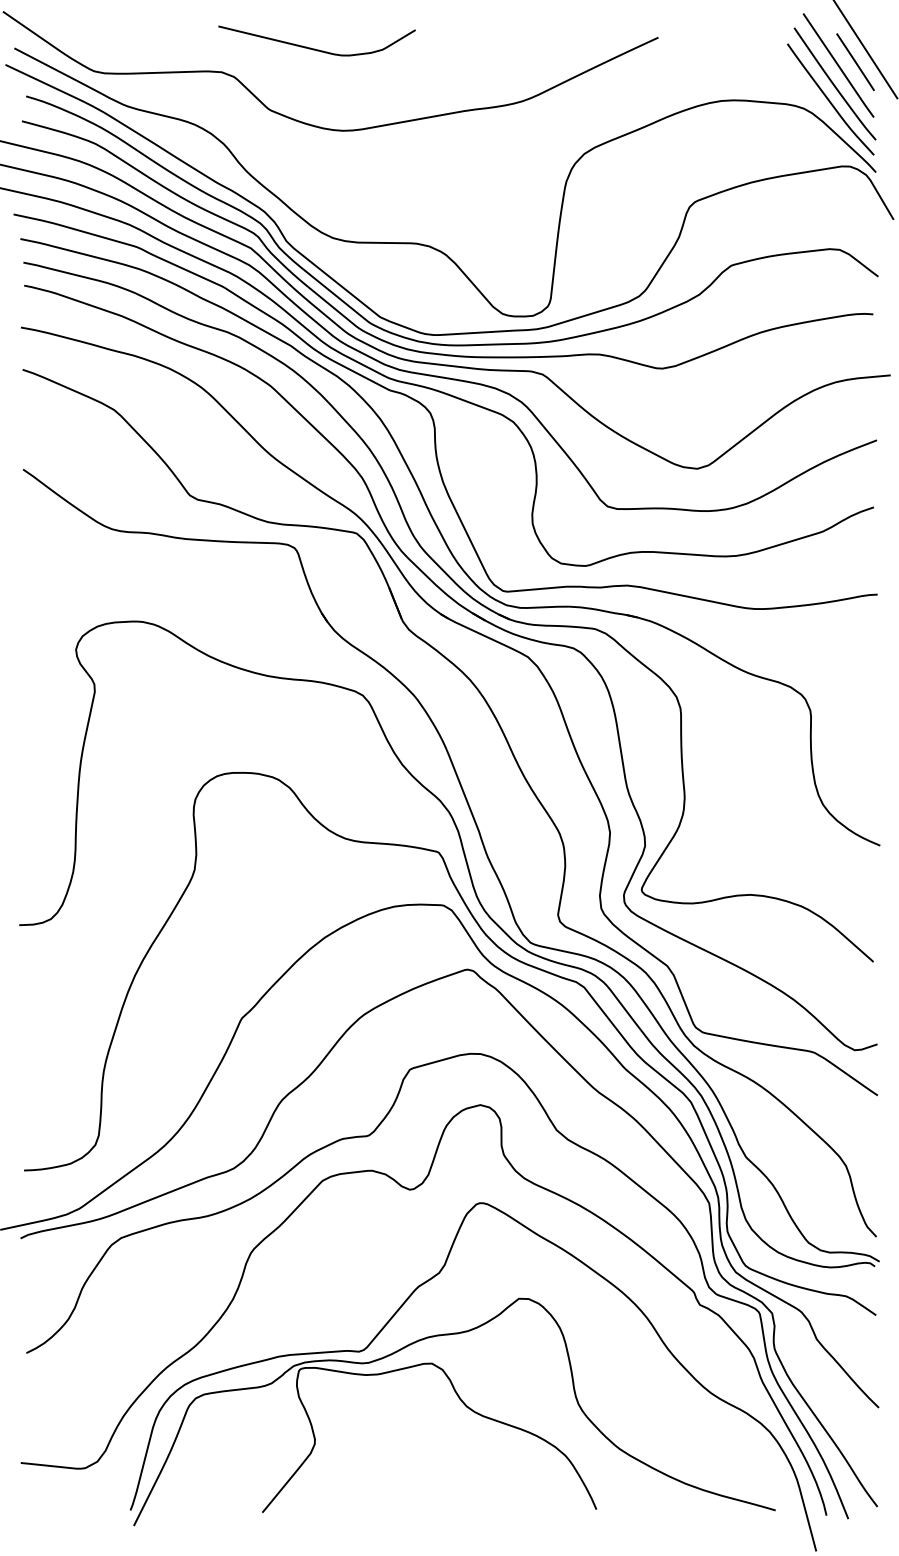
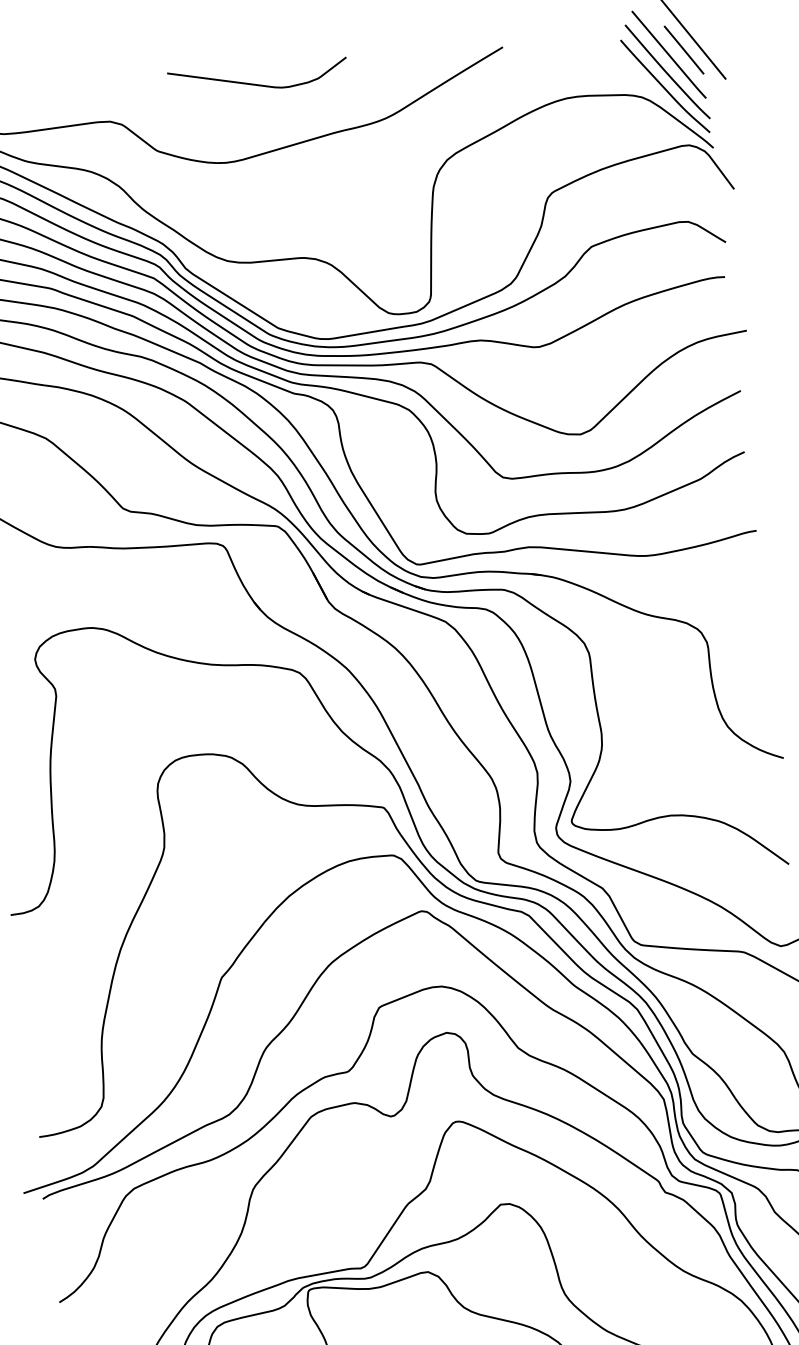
curve: (315, 48) -> (257, 83), moved

